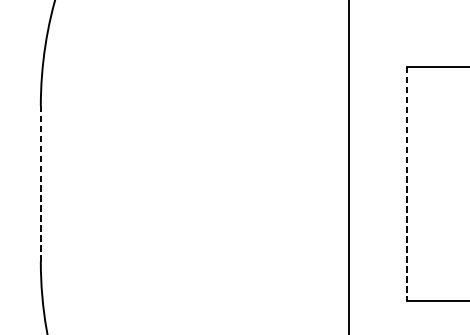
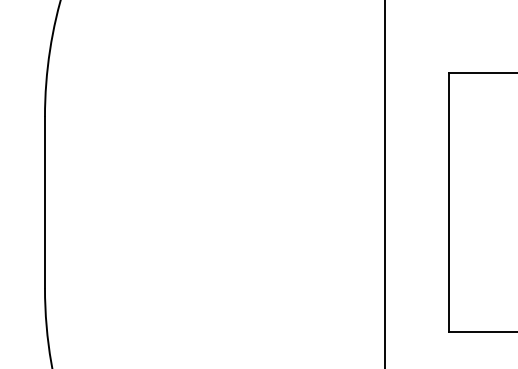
line: (40, 183) -> (44, 202), dashed -> solid
line: (406, 184) -> (448, 203), dashed -> solid

